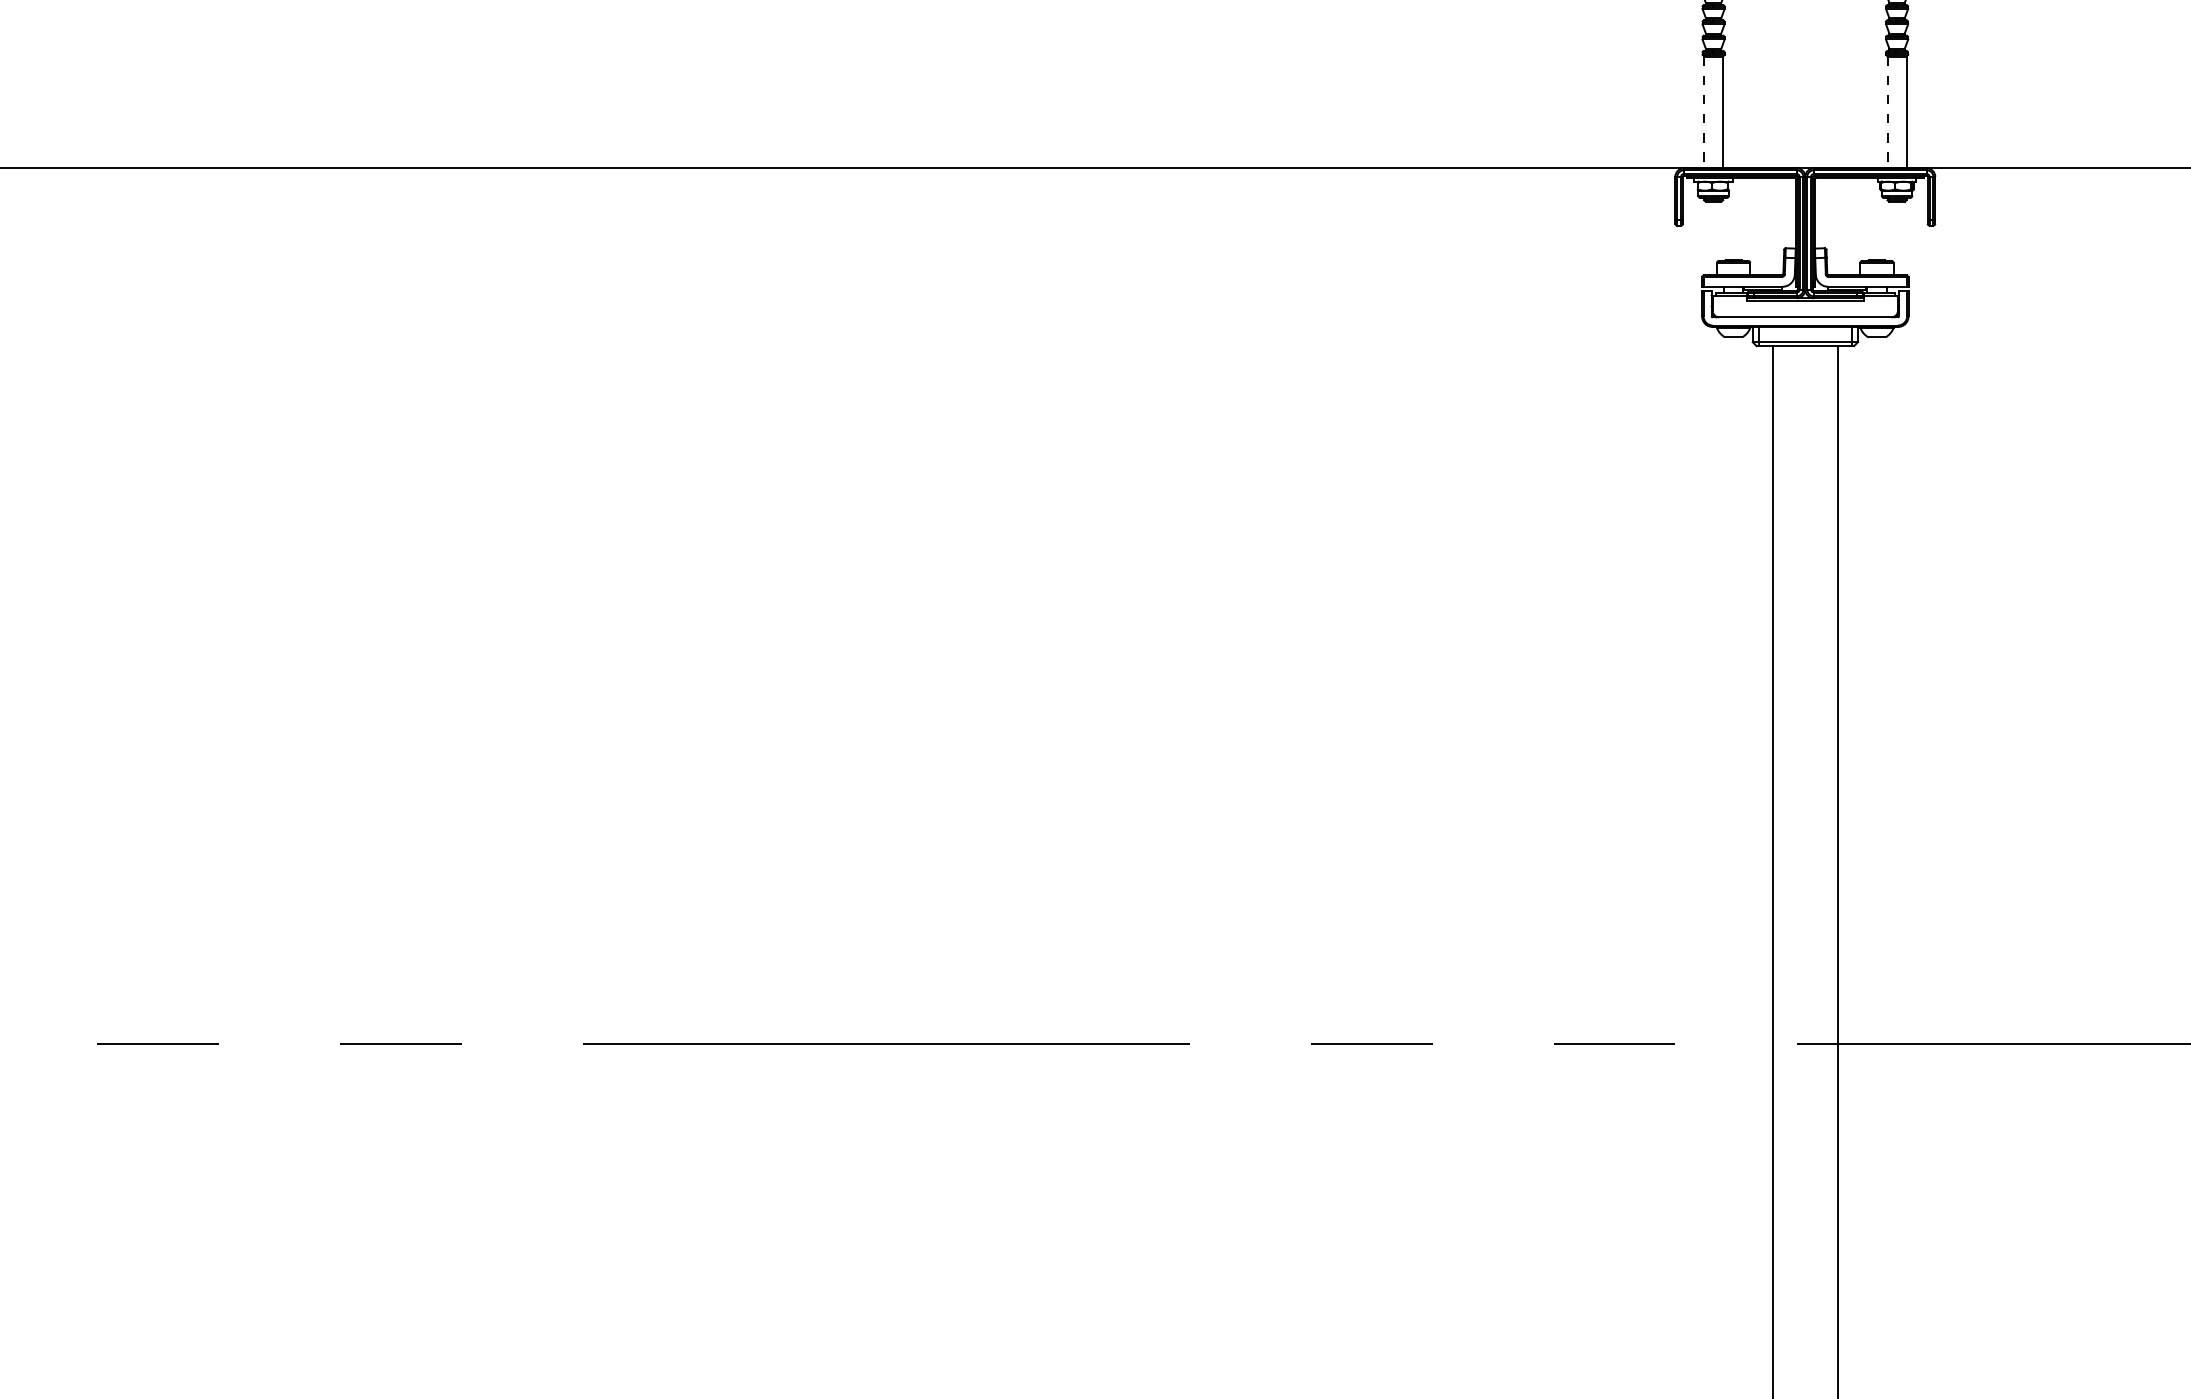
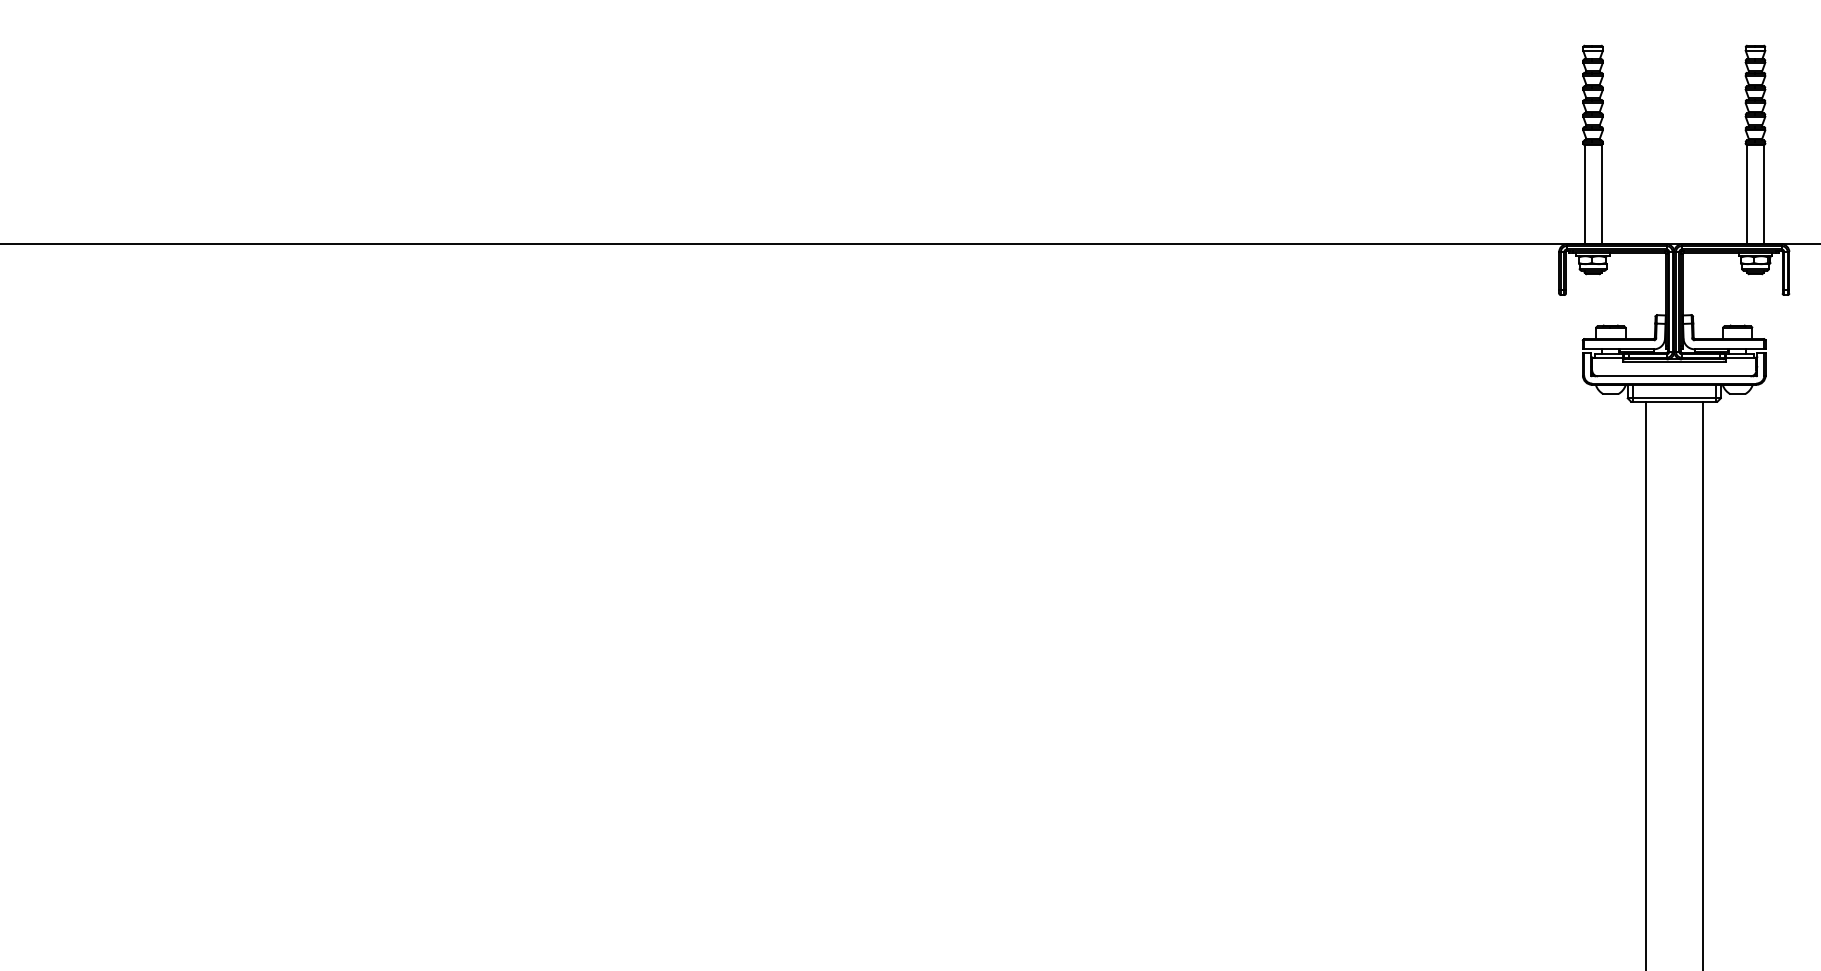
line: (1704, 112) -> (1585, 194), dashed -> solid
line: (1887, 112) -> (1747, 194), dashed -> solid

